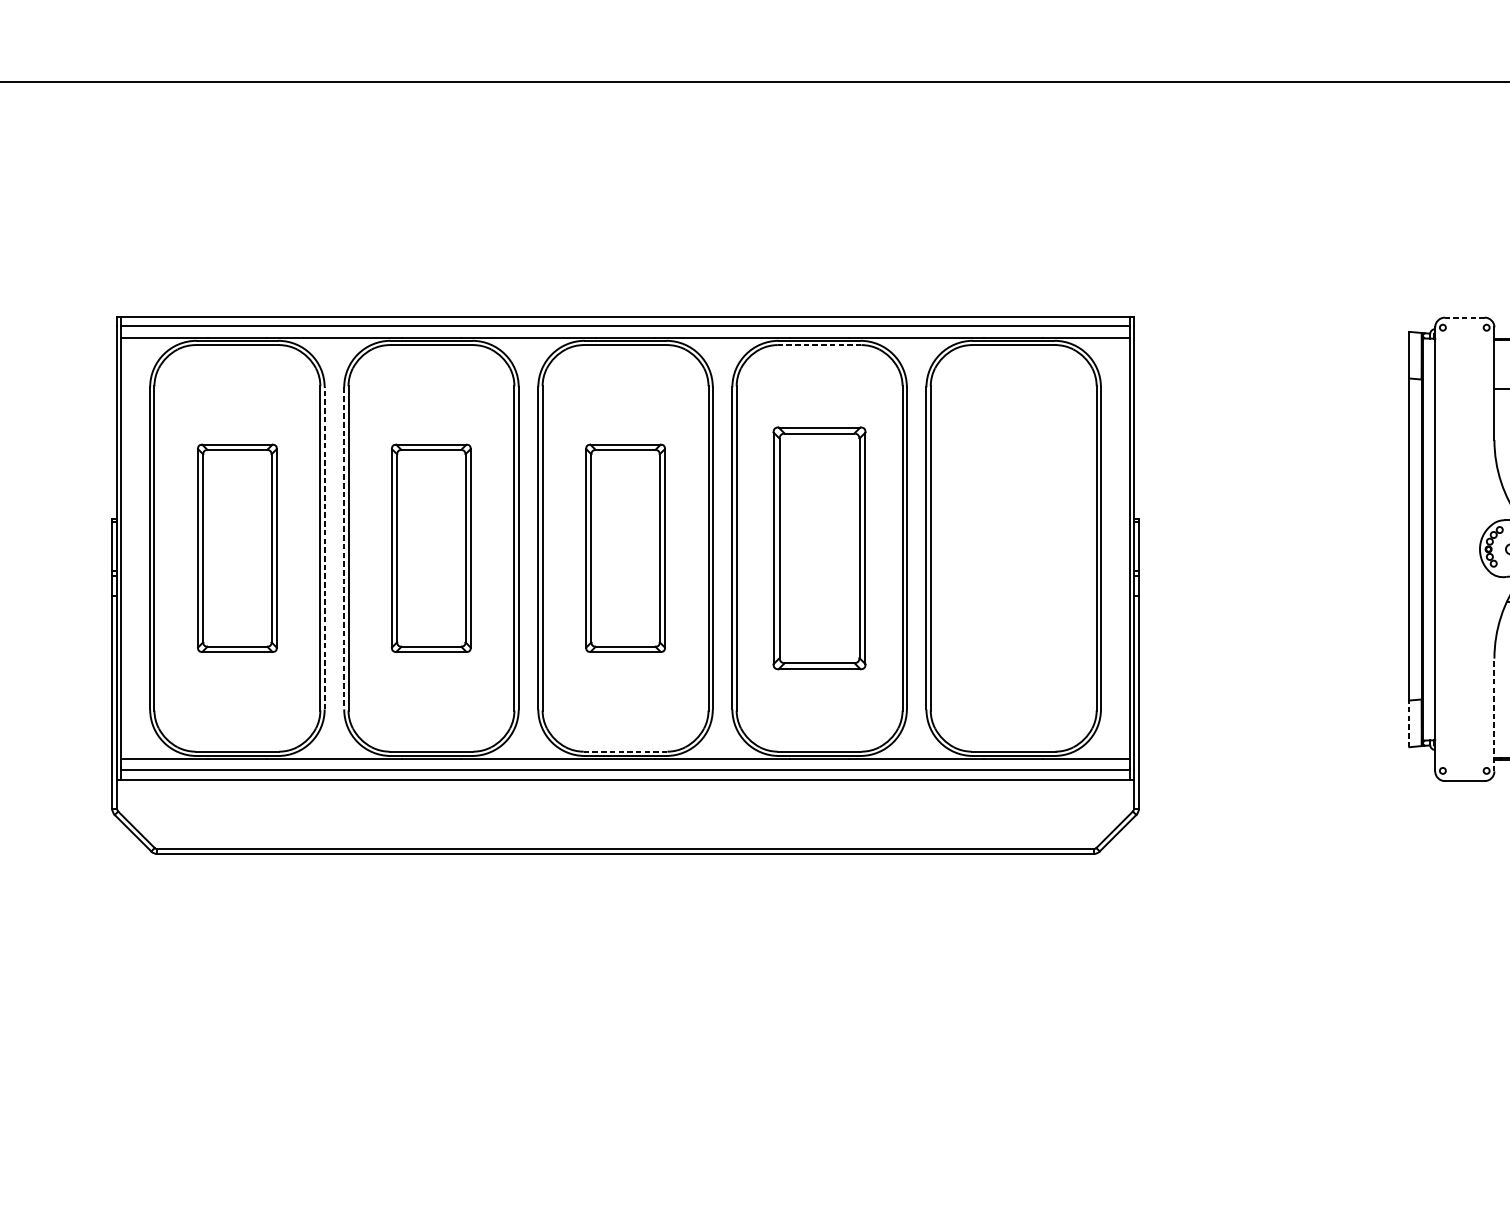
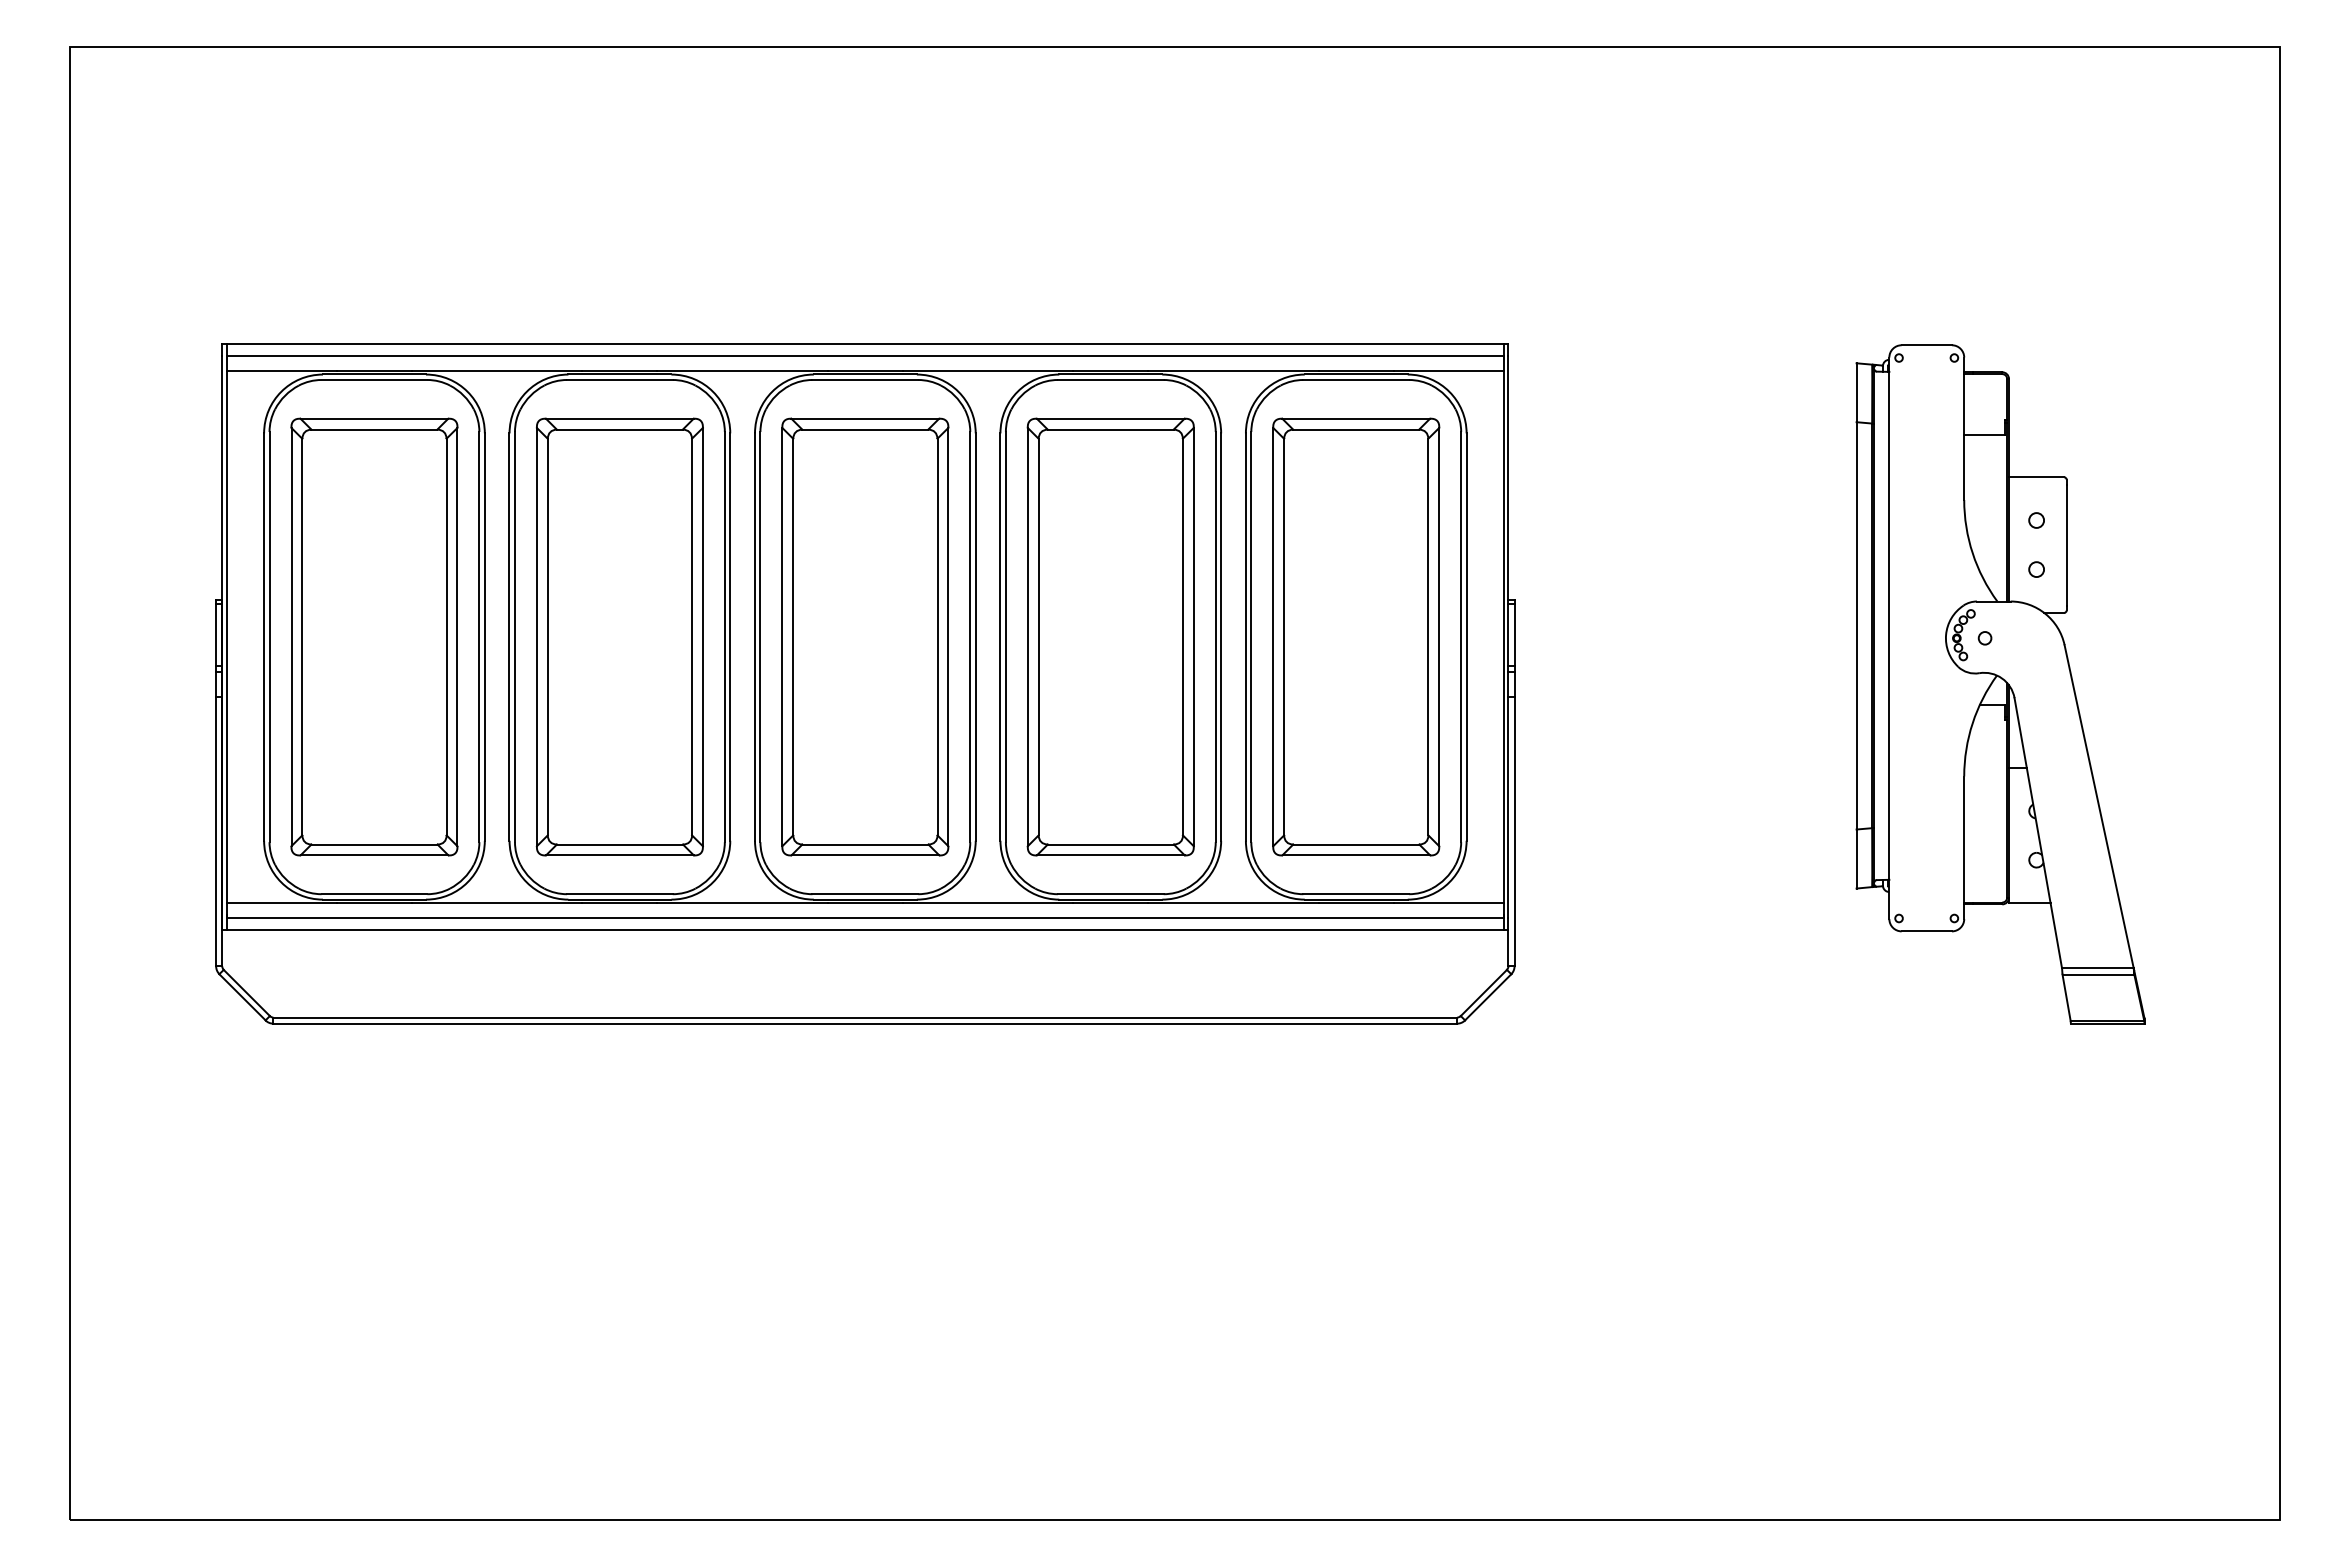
line: (1464, 317) -> (1926, 345), dashed -> solid
line: (819, 345) -> (1110, 380), dashed -> solid
part: (237, 547) -> (374, 636), size x1.67
part: (431, 547) -> (619, 636), size x1.67
part: (625, 547) -> (865, 636), size x1.67
part: (819, 547) -> (1110, 636), size x1.43
part: (1013, 547) -> (1356, 636), added
line: (324, 548) -> (484, 637), dashed -> solid
line: (344, 548) -> (509, 637), dashed -> solid
line: (1494, 714) -> (1964, 847), dashed -> solid
line: (1409, 724) -> (1856, 859), dashed -> solid
line: (625, 751) -> (865, 894), dashed -> solid

